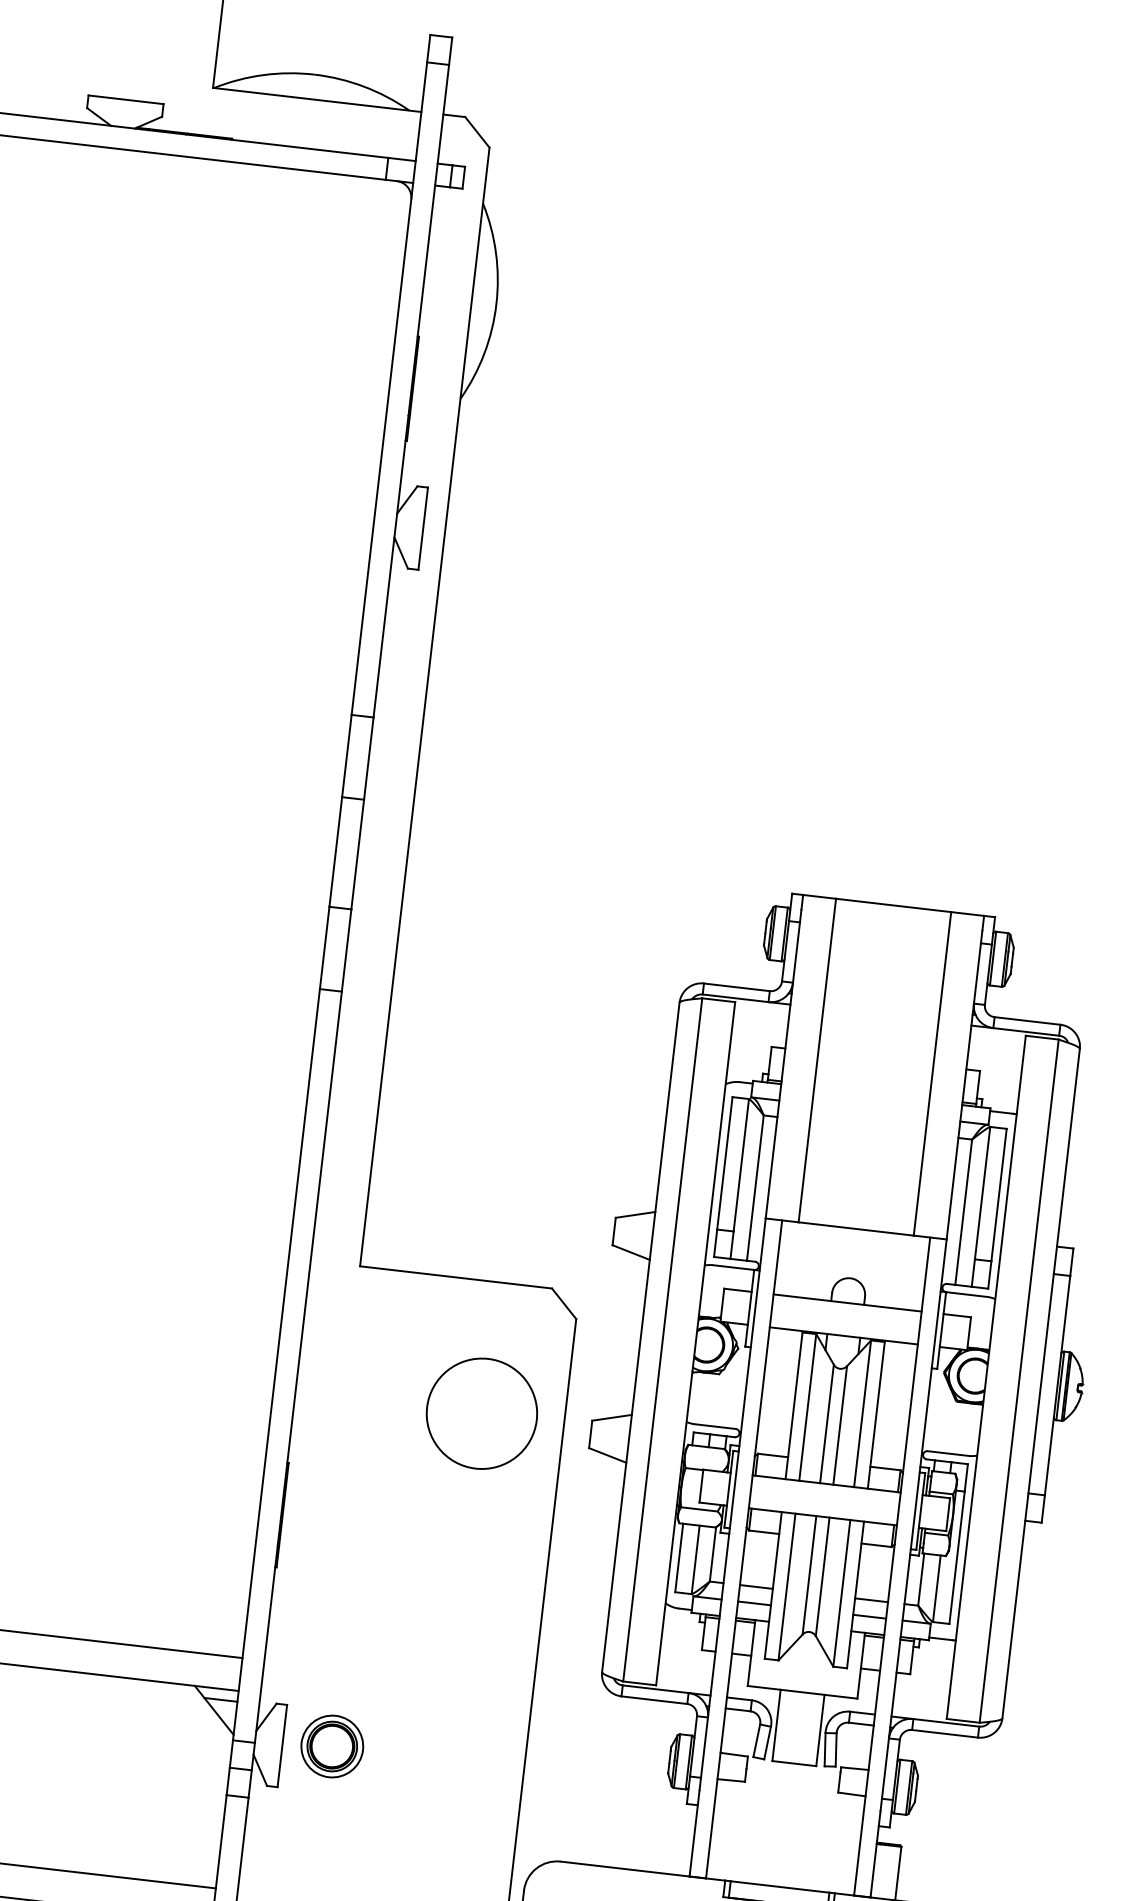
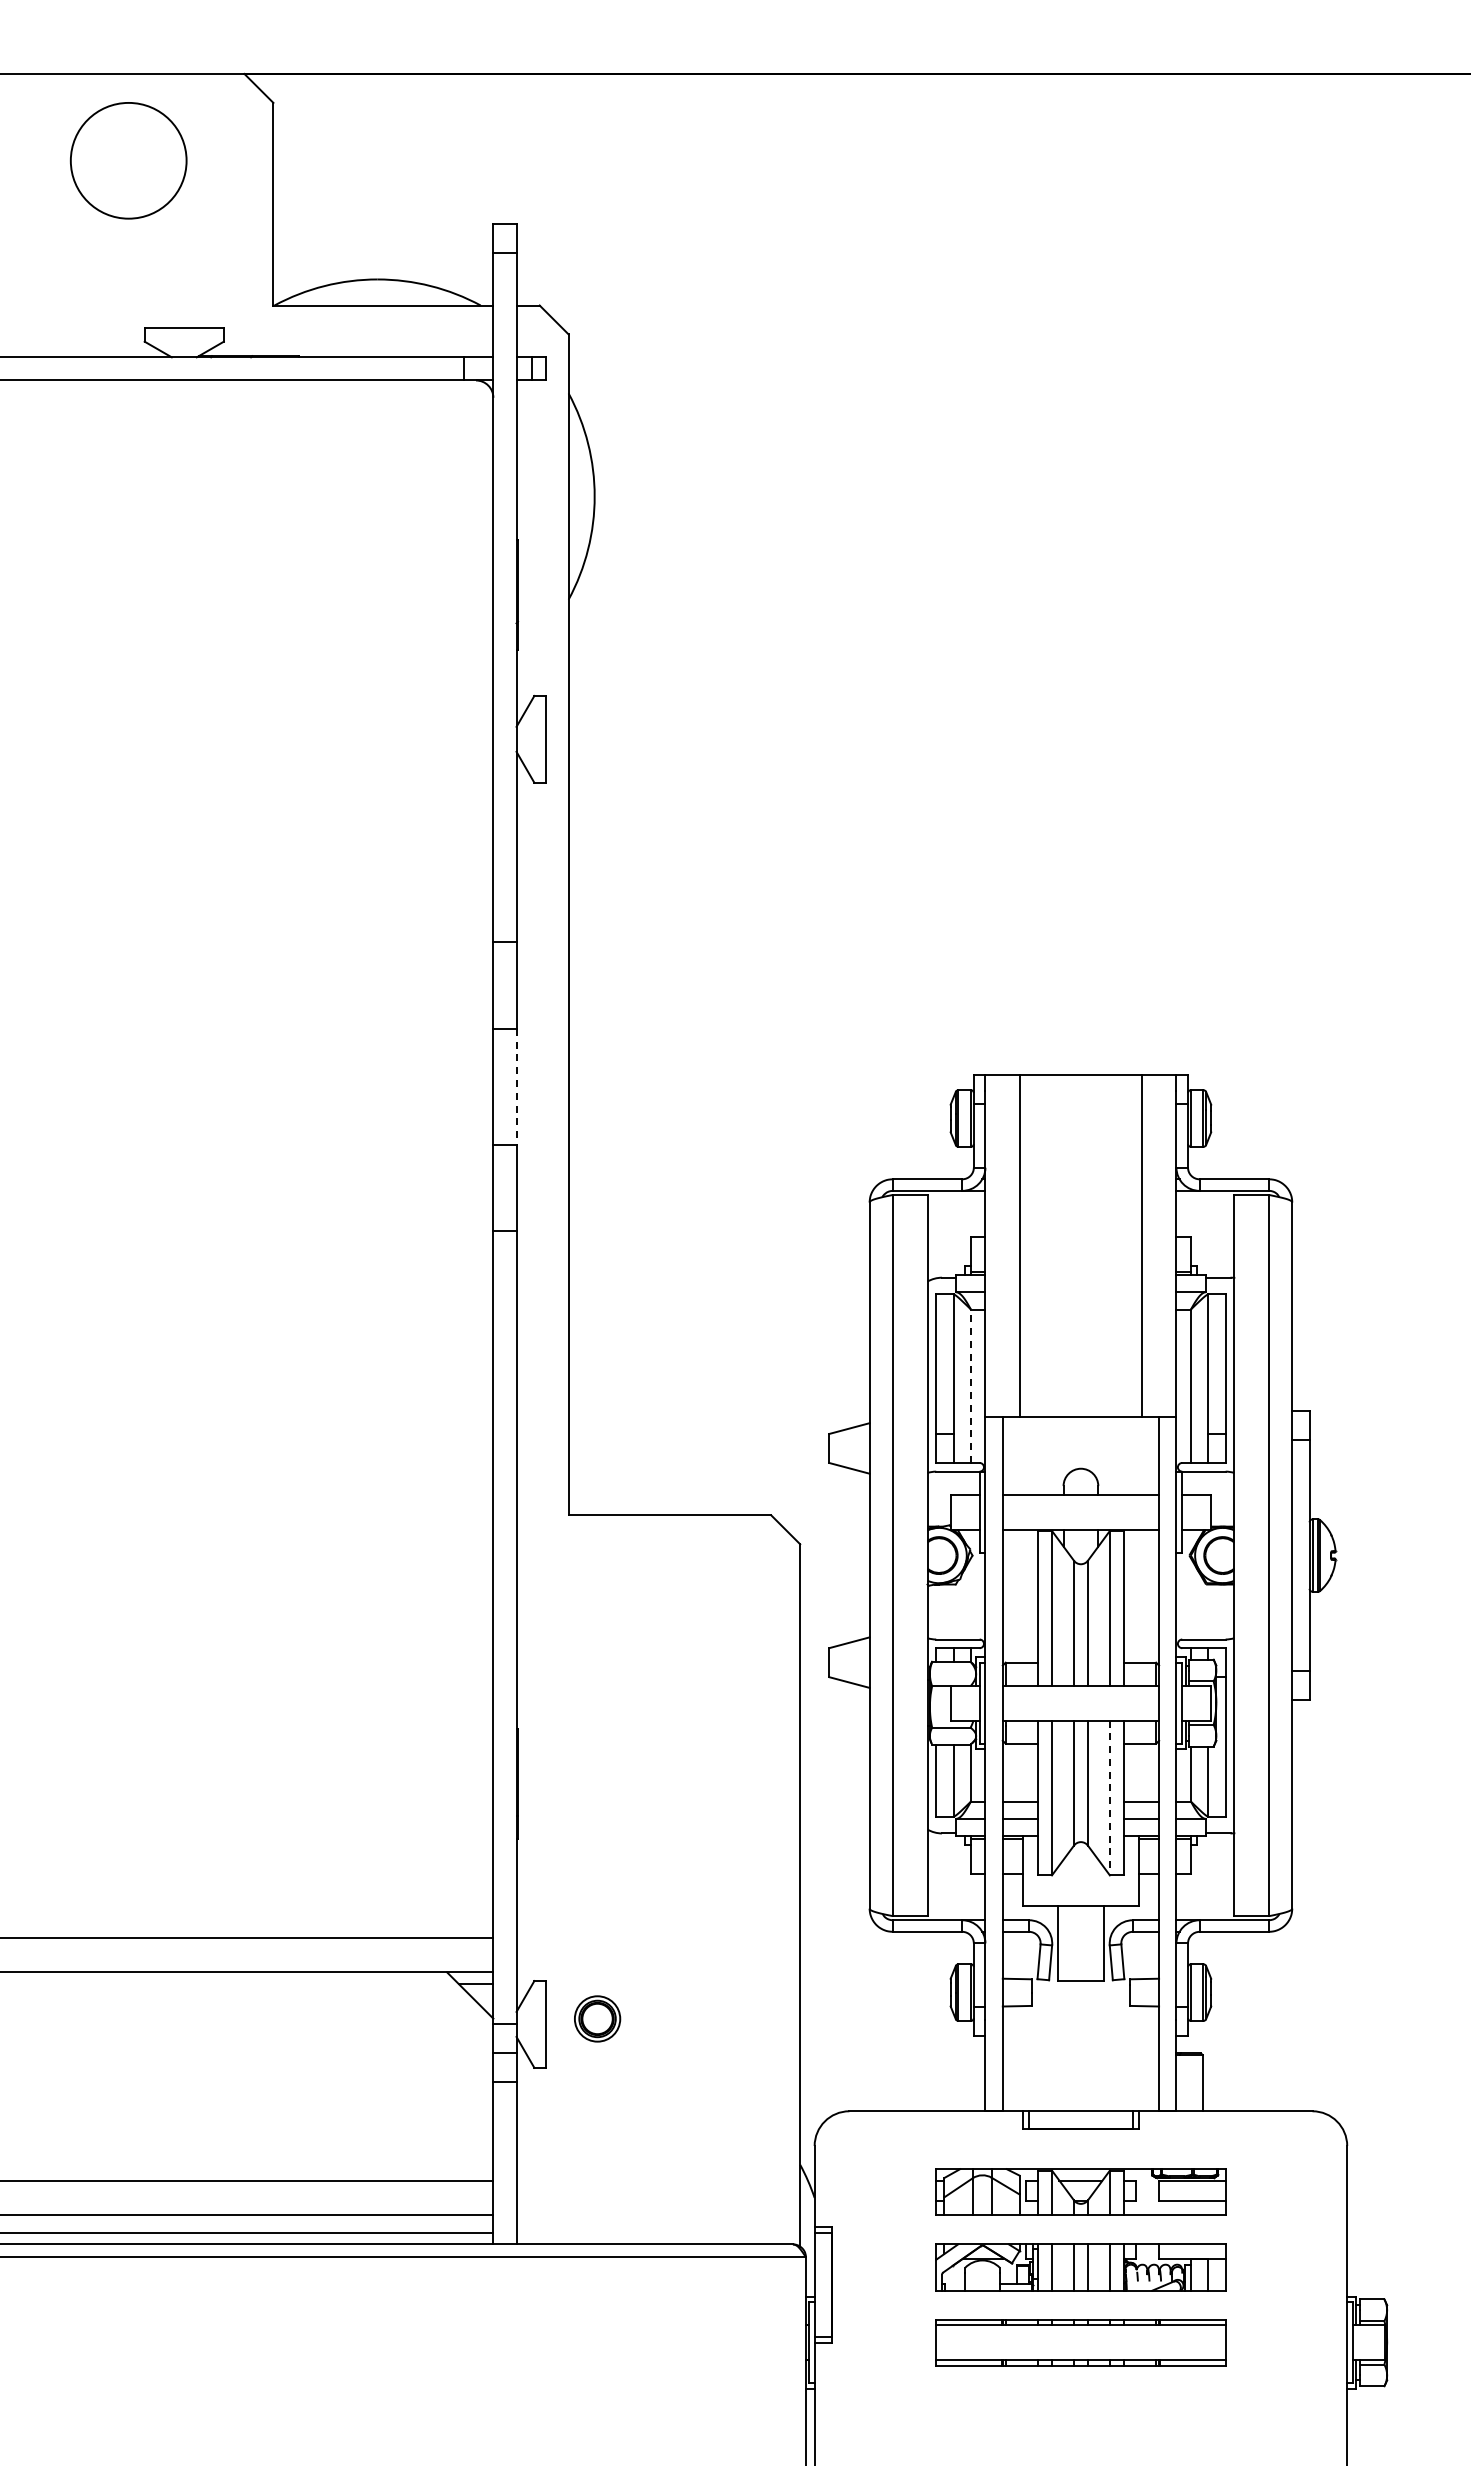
line: (357, 854) -> (516, 1086), solid -> dashed
line: (754, 1188) -> (970, 1386), solid -> dashed
circle: (482, 1413) -> (713, 1653), removed
line: (841, 1593) -> (1109, 1798), solid -> dashed
part: (332, 1746) -> (597, 2018), size x0.7

